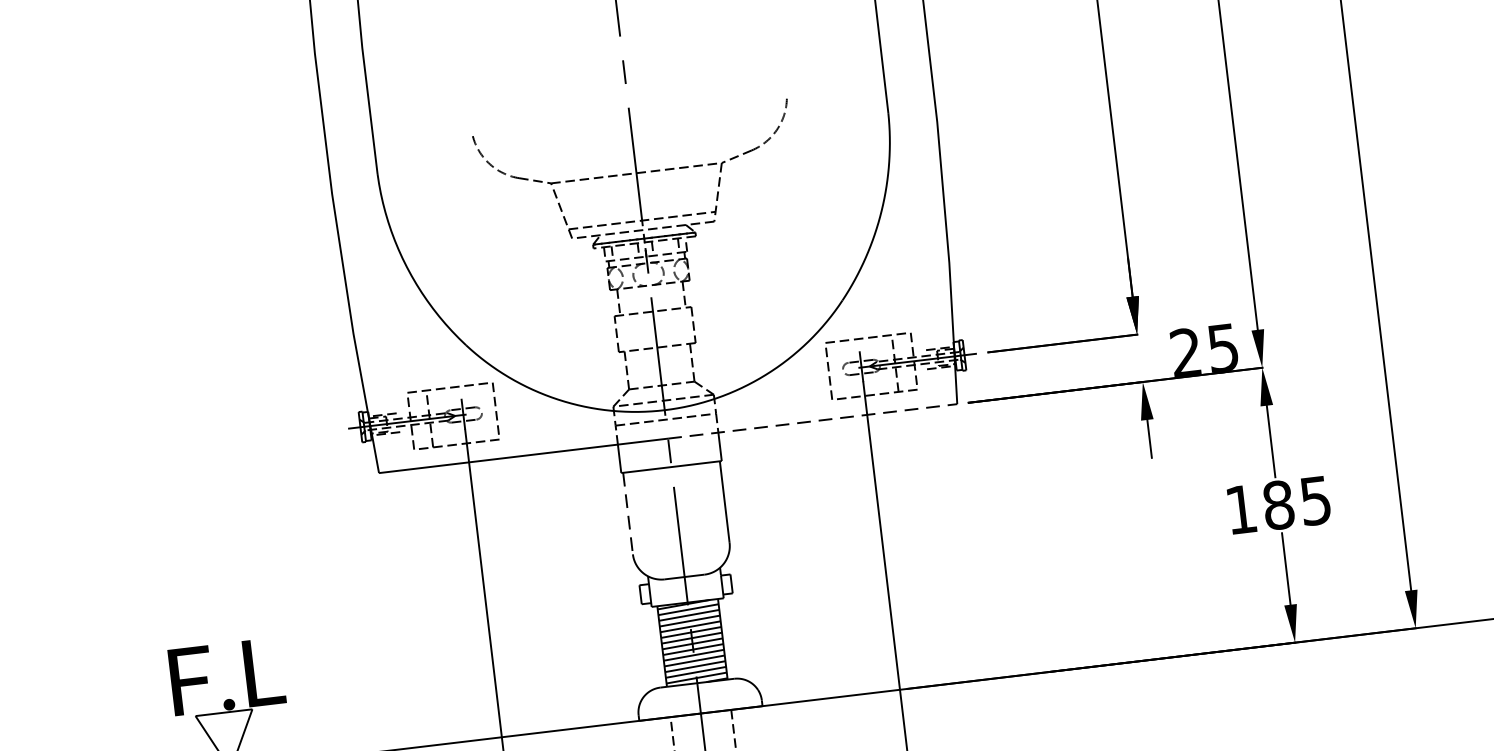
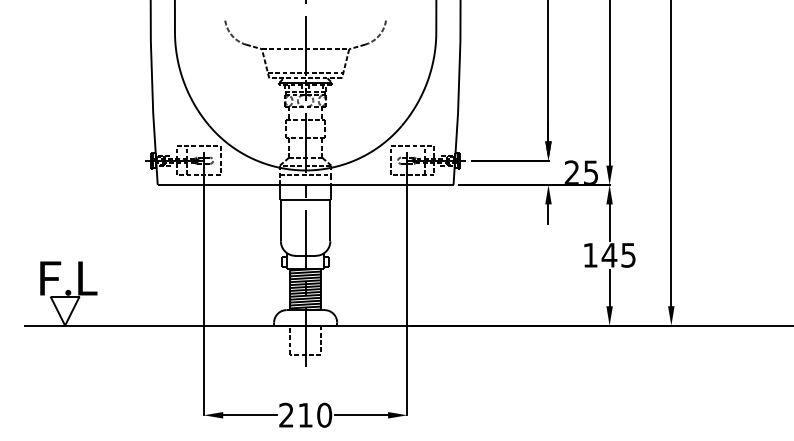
line: (812, 422) -> (379, 185), dashed -> solid
text: (1278, 503) -> (609, 254), 185 -> 145
line: (627, 513) -> (280, 220), dashed -> solid

